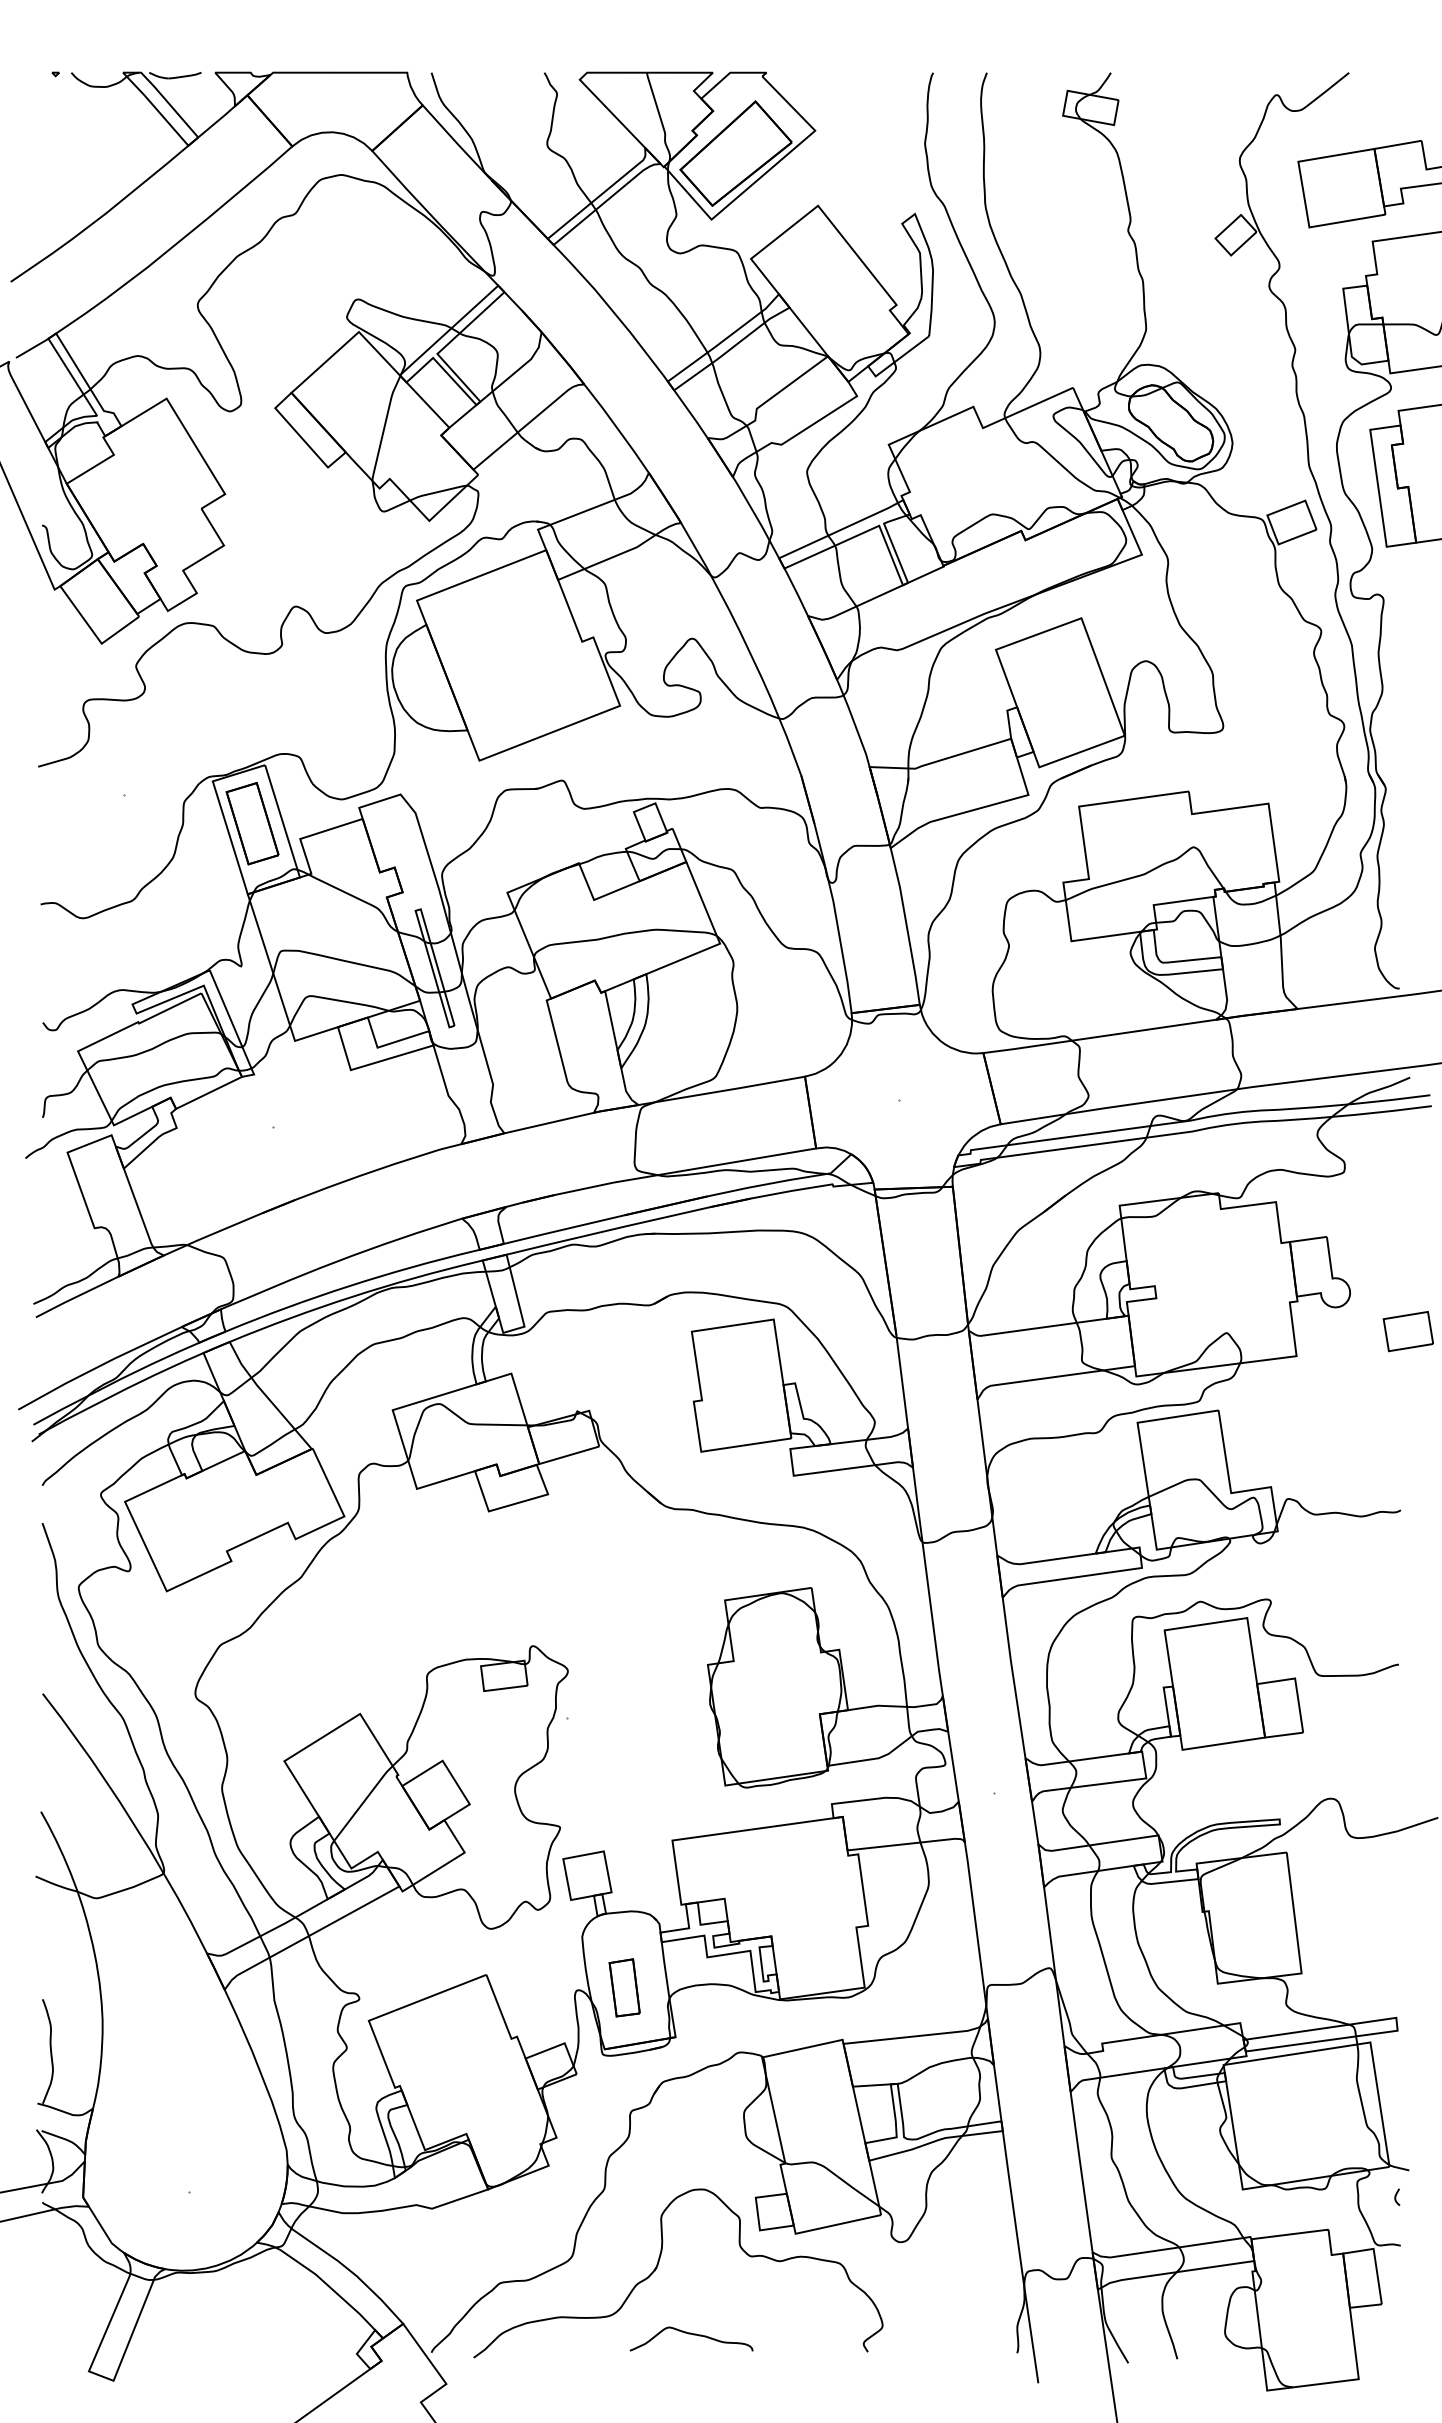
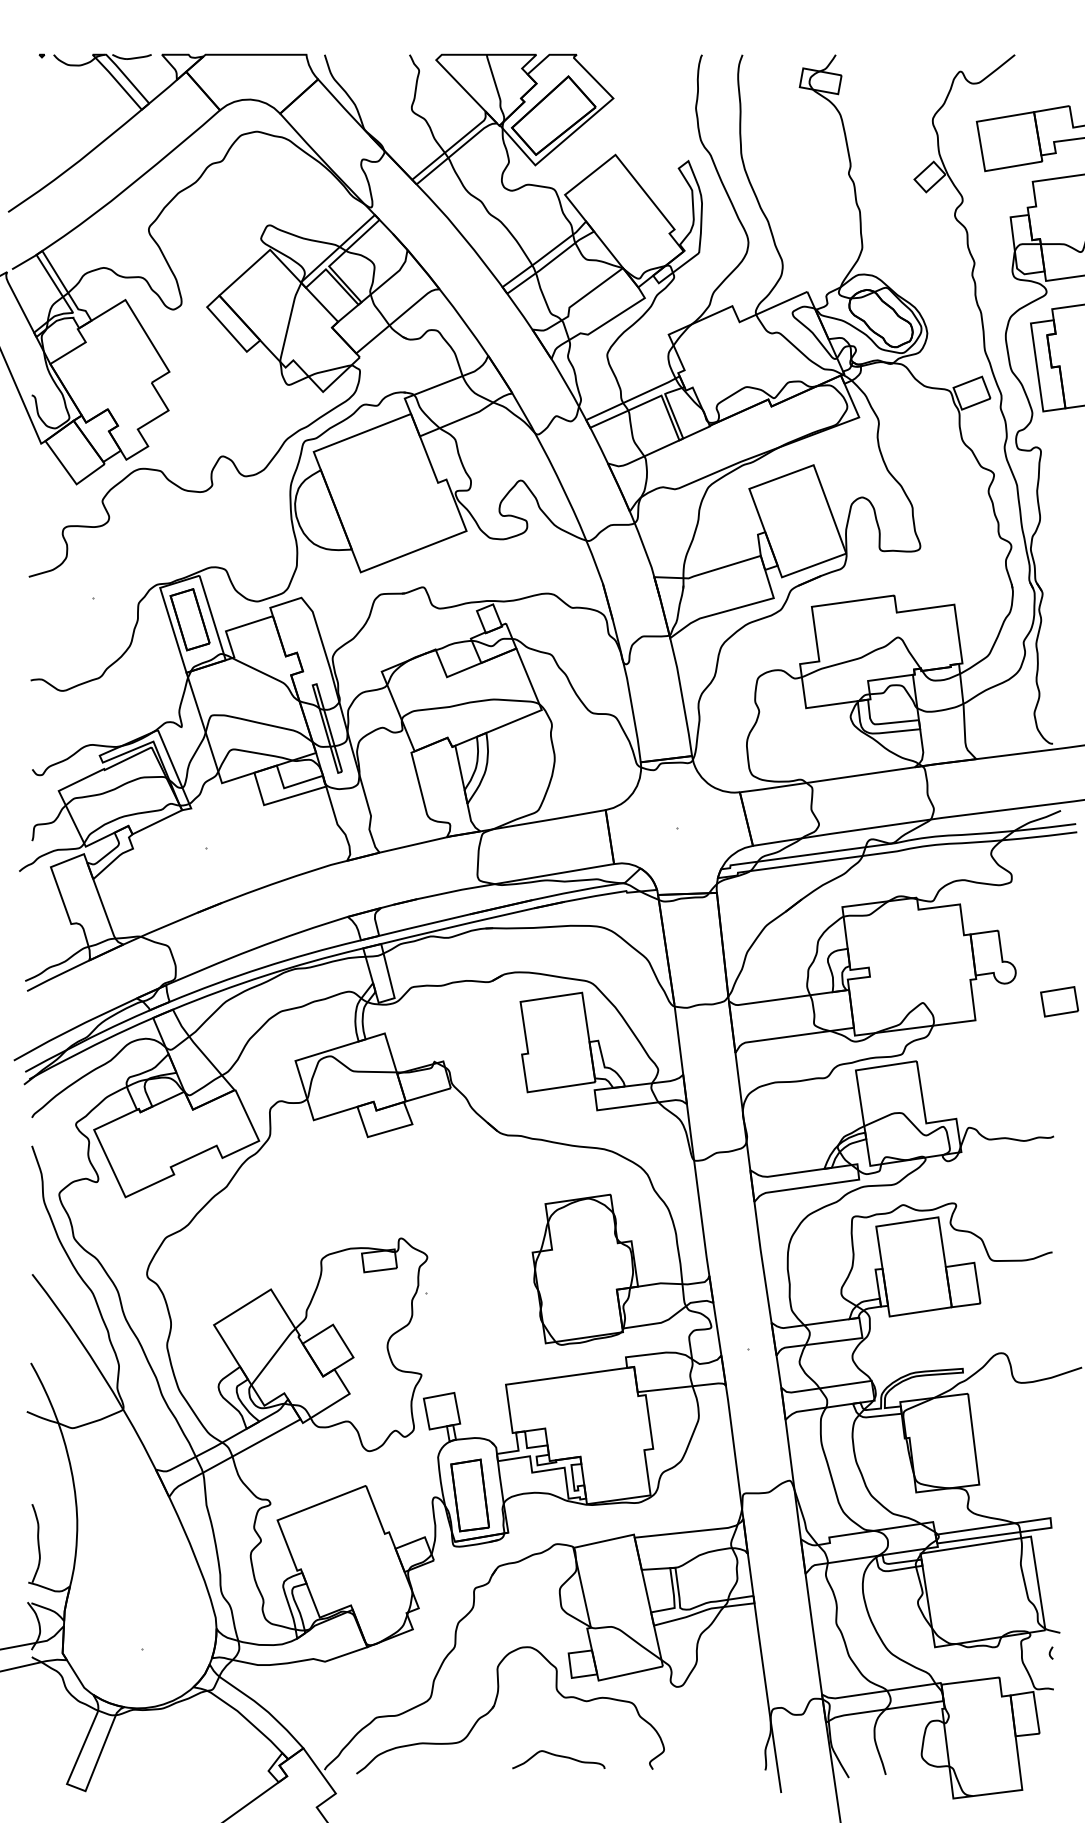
part: (624, 1987) -> (469, 1495), size x1.67
curve: (693, 2335) -> (560, 1757), moved

